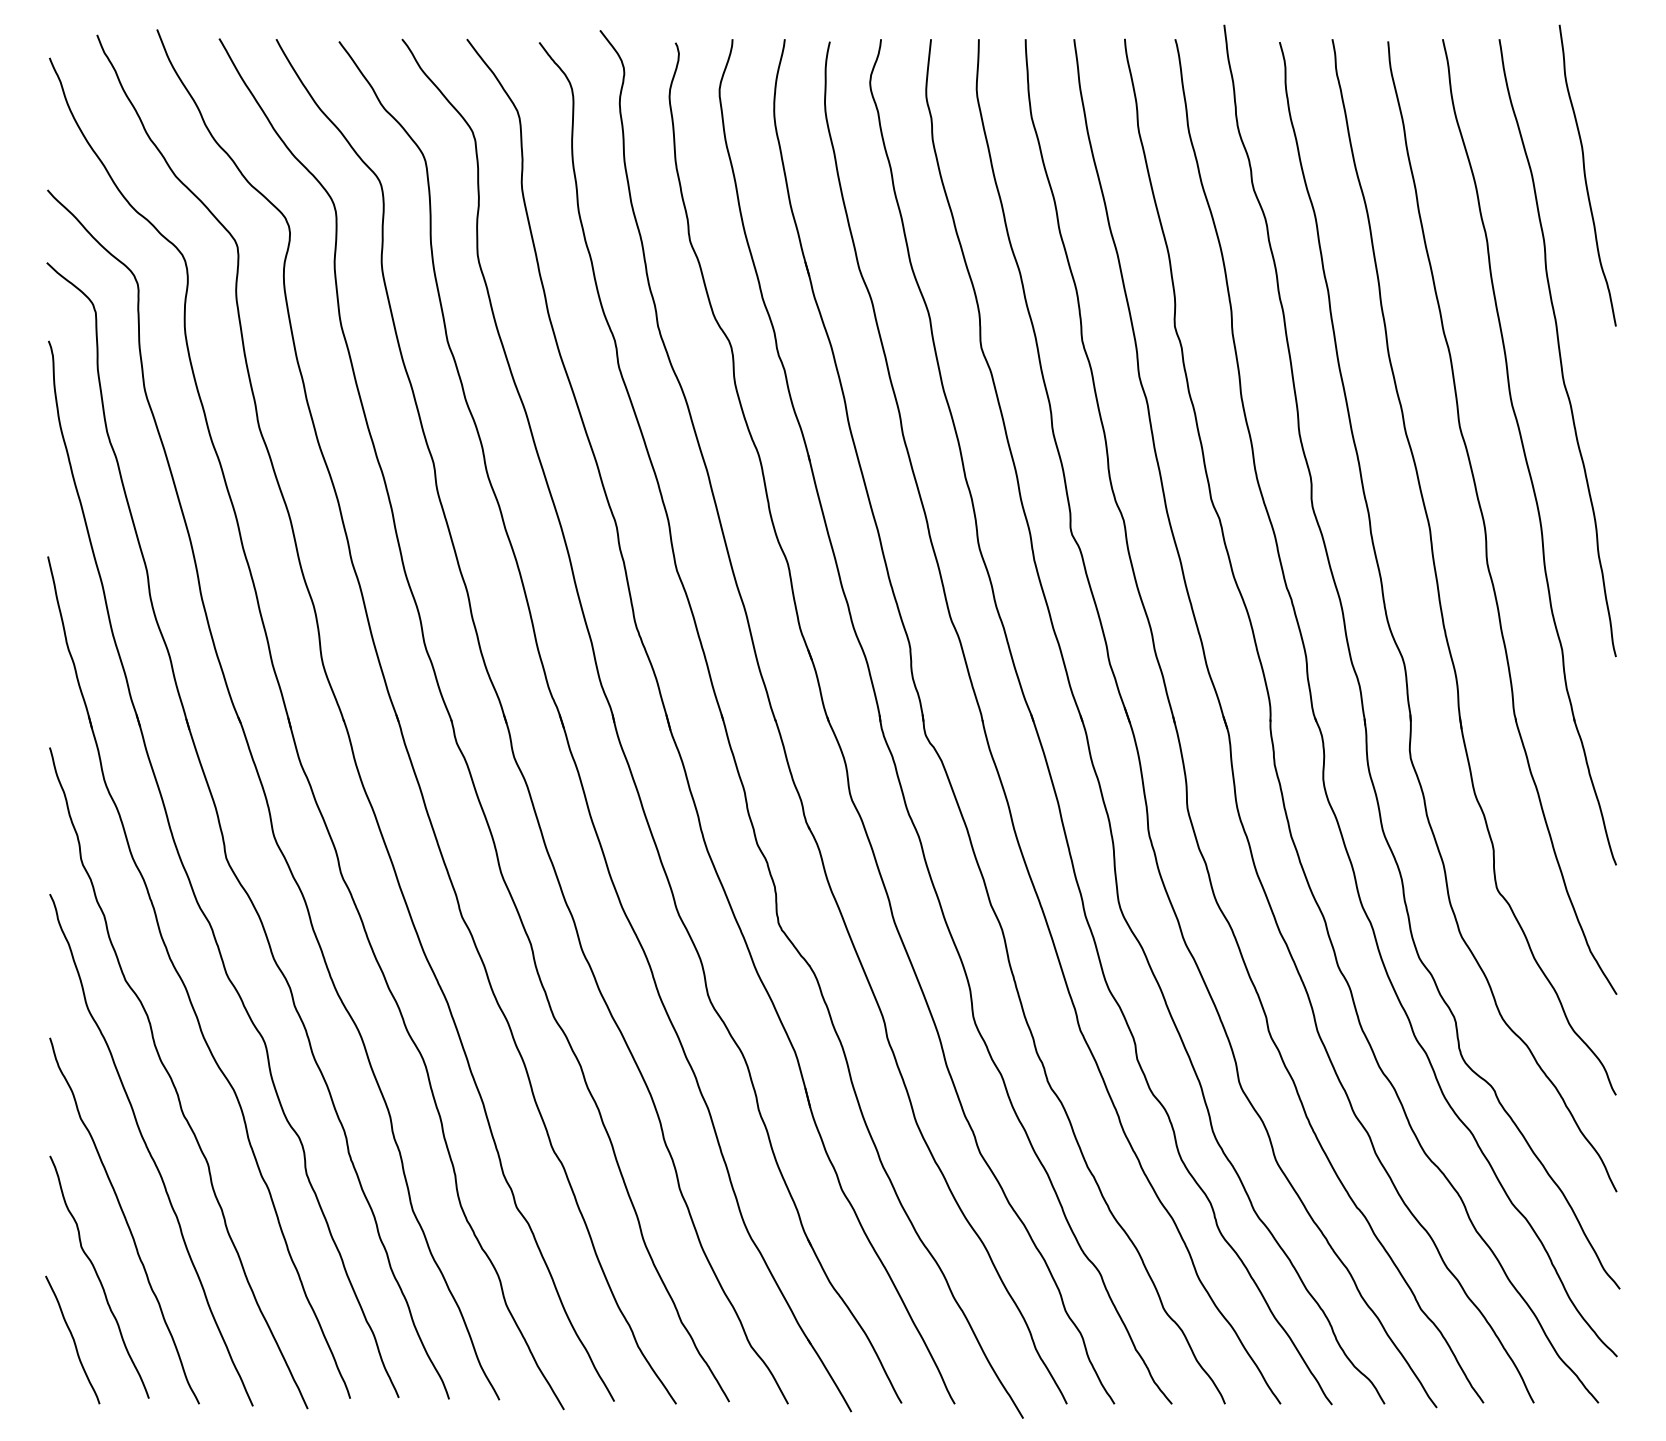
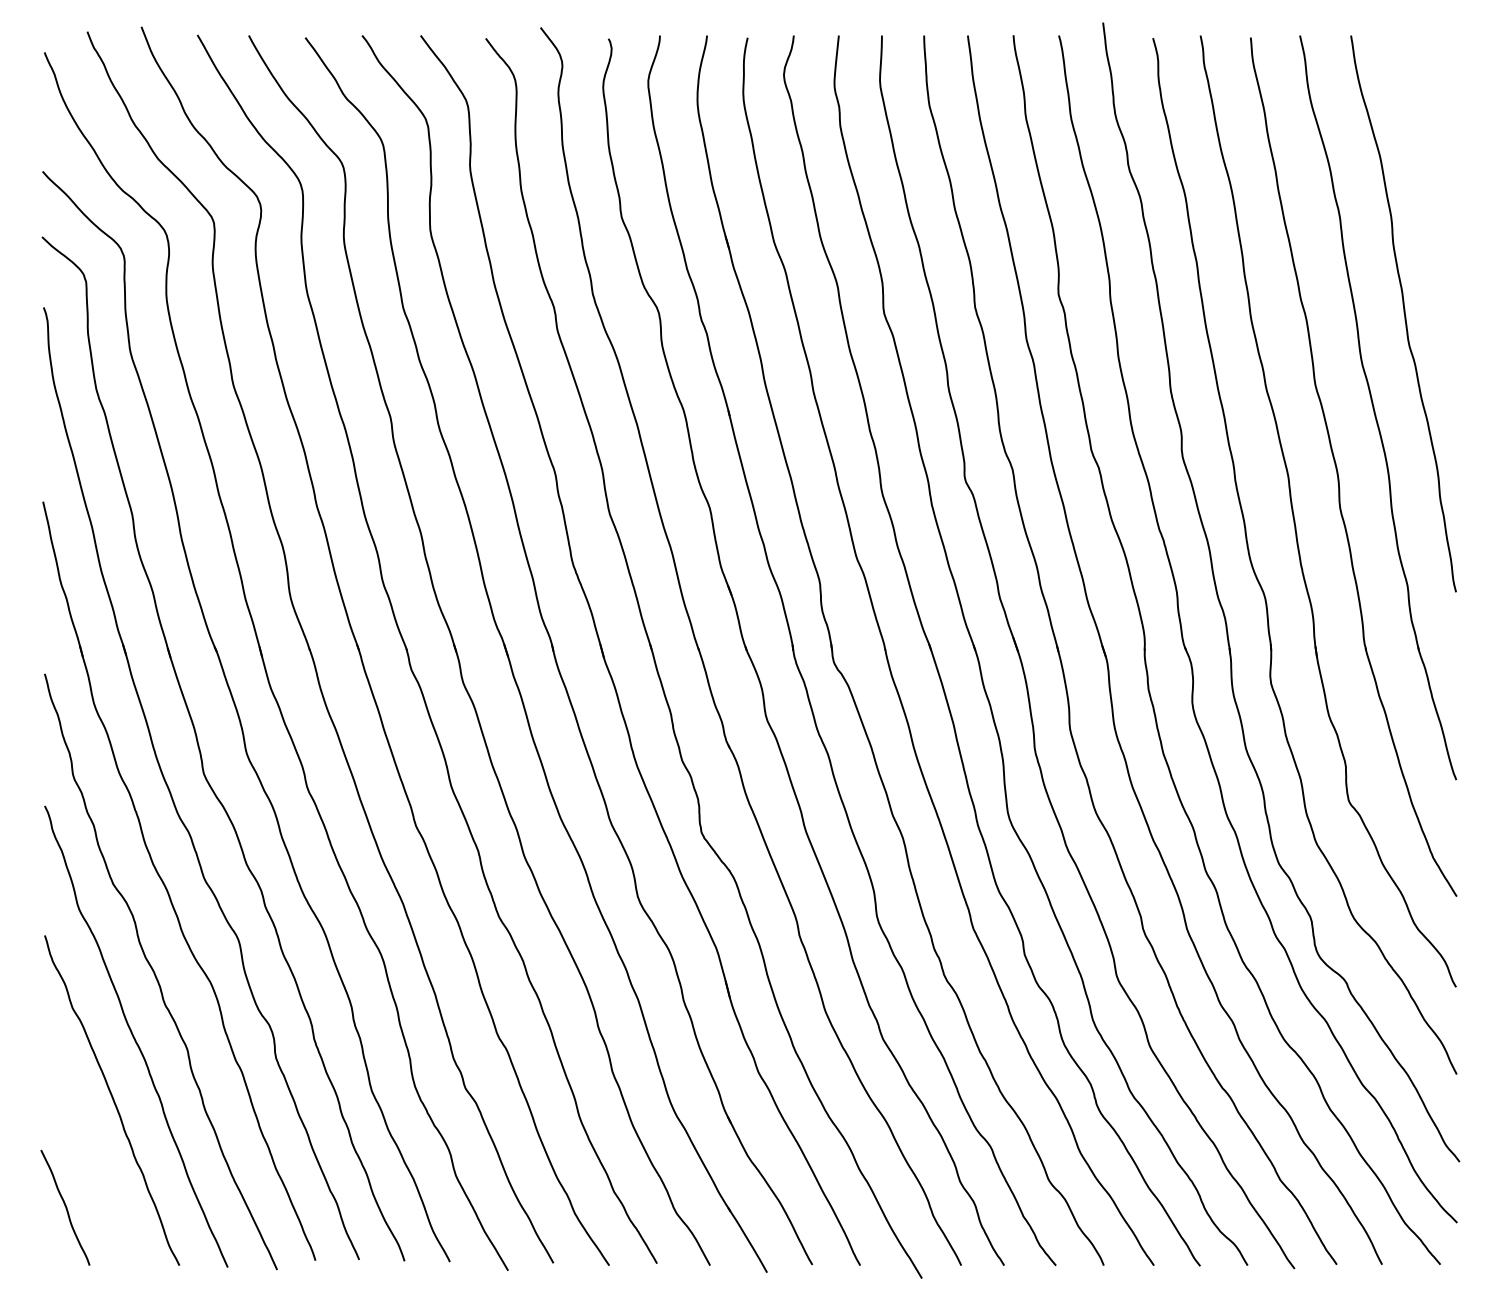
curve: (1586, 176) -> (1429, 159), removed
curve: (99, 1276) -> (89, 1150), removed

